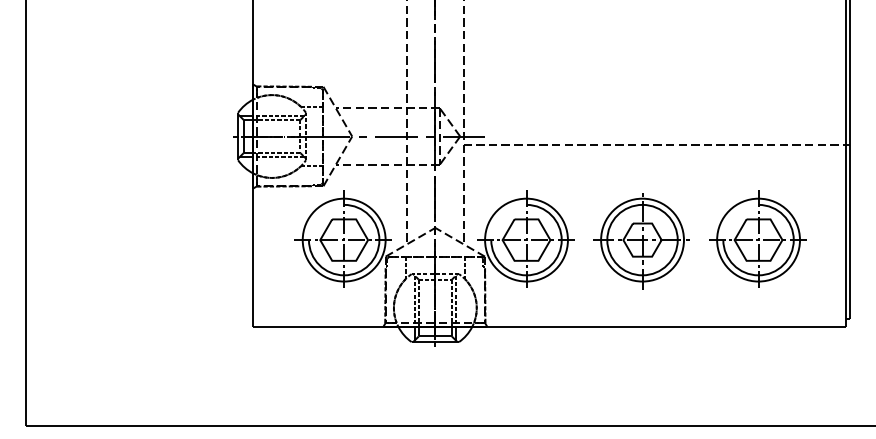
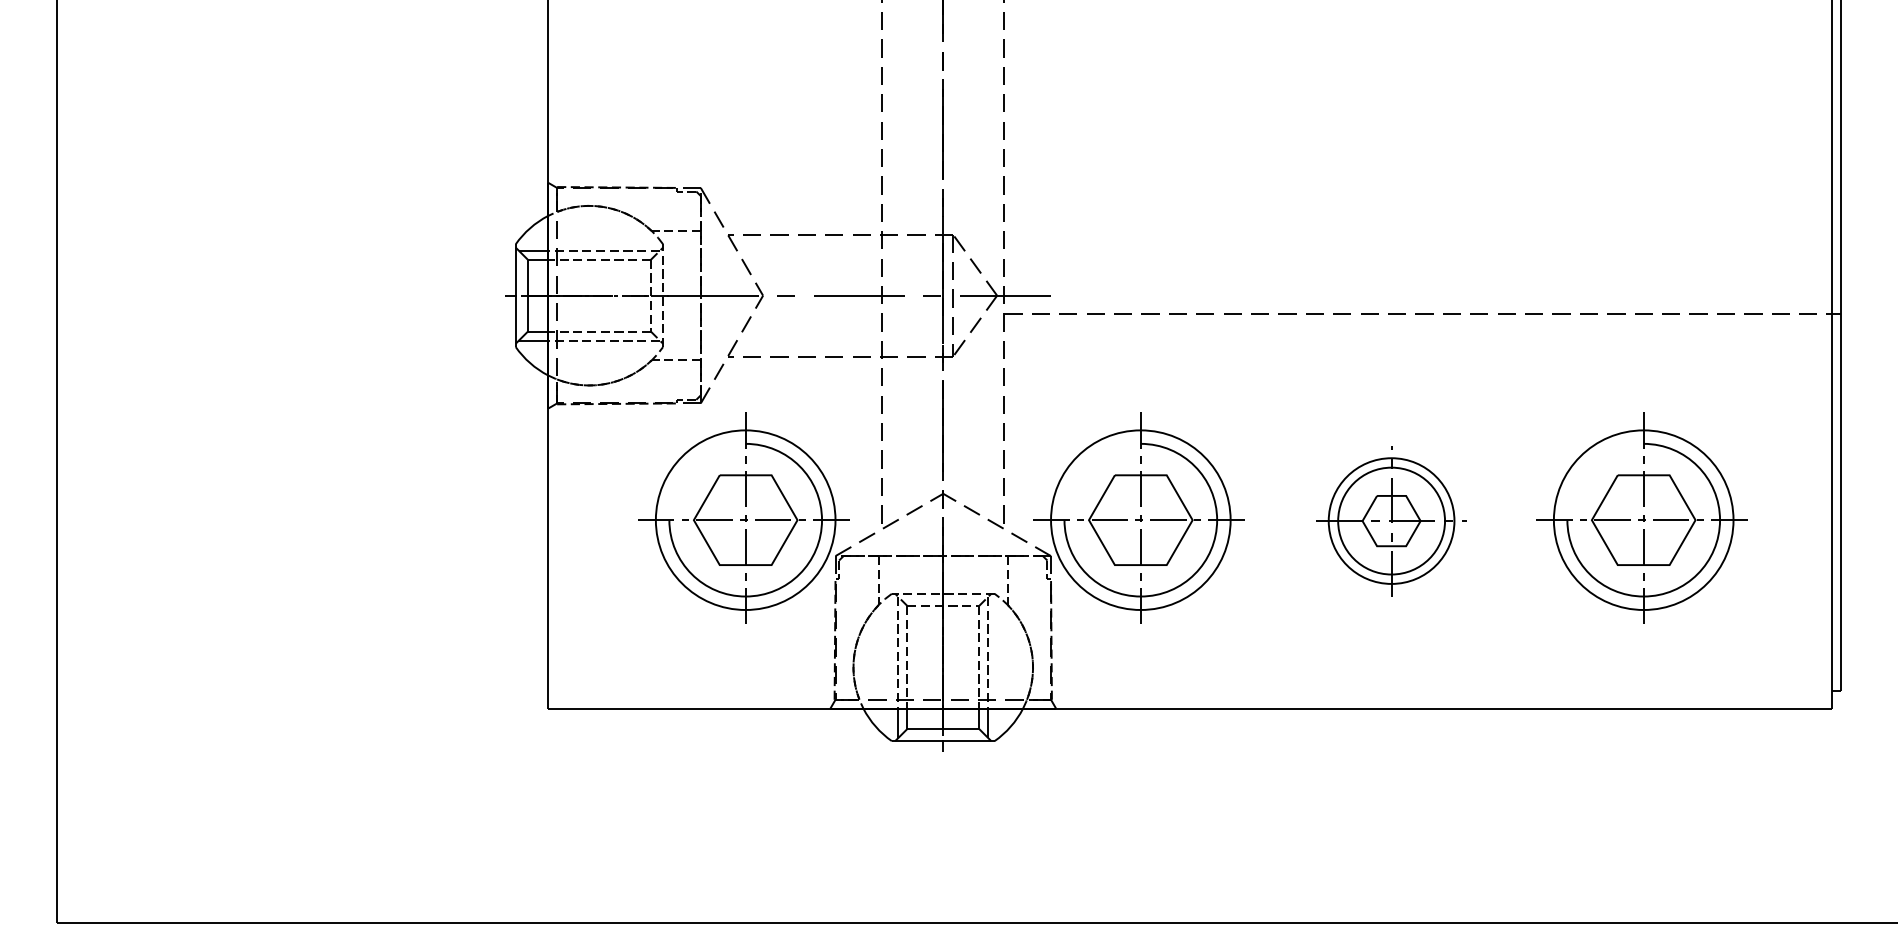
part: (641, 241) -> (1390, 523), size x0.7

